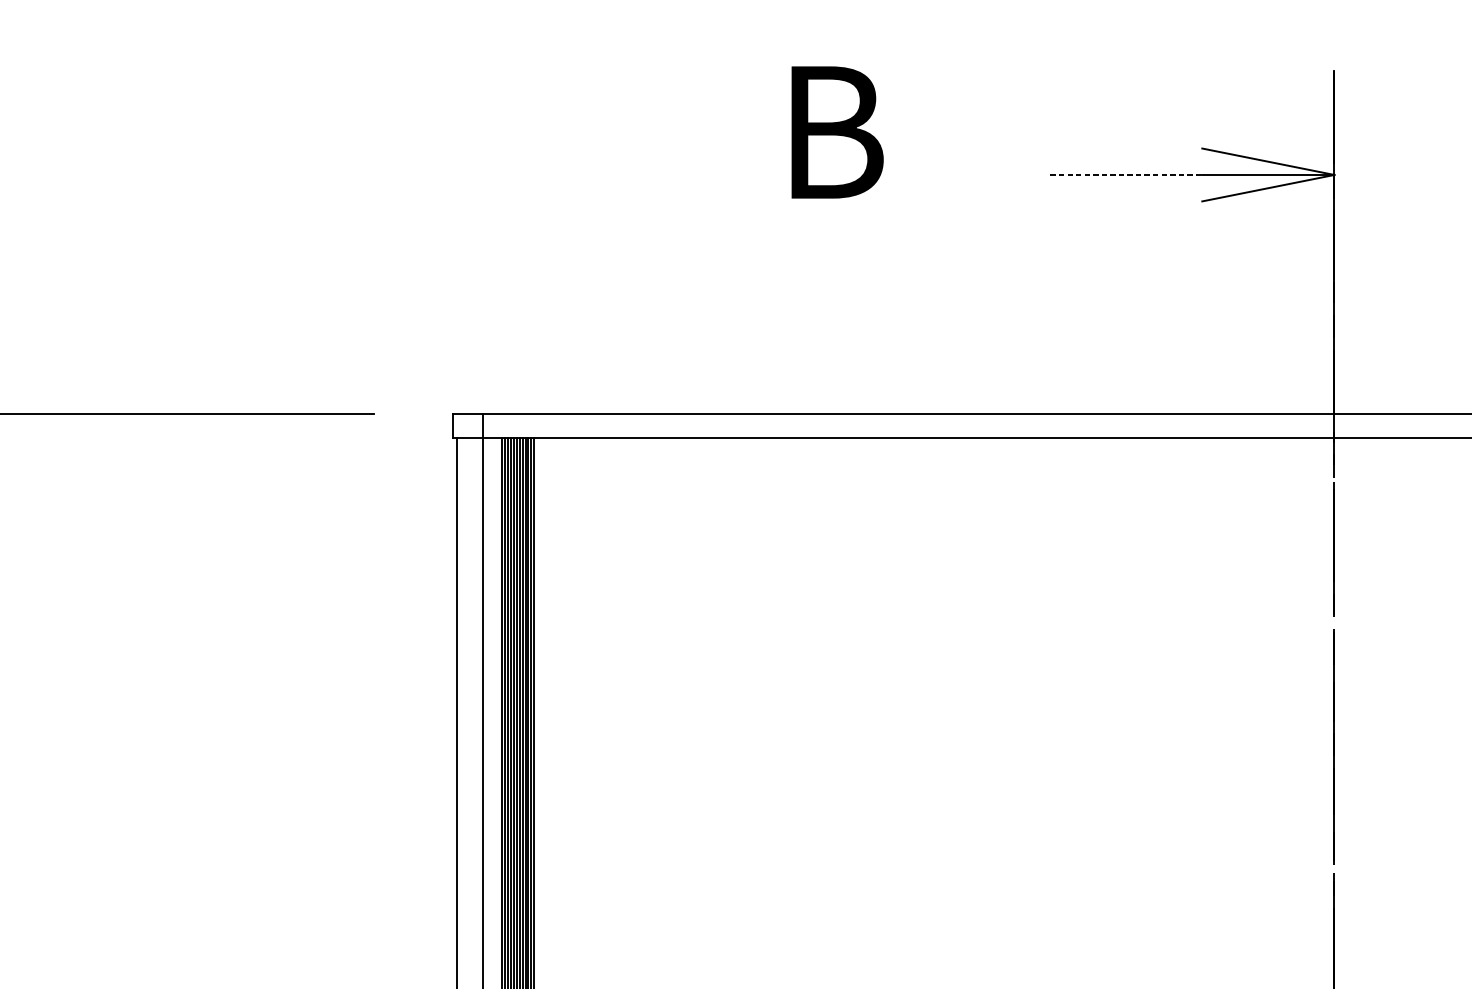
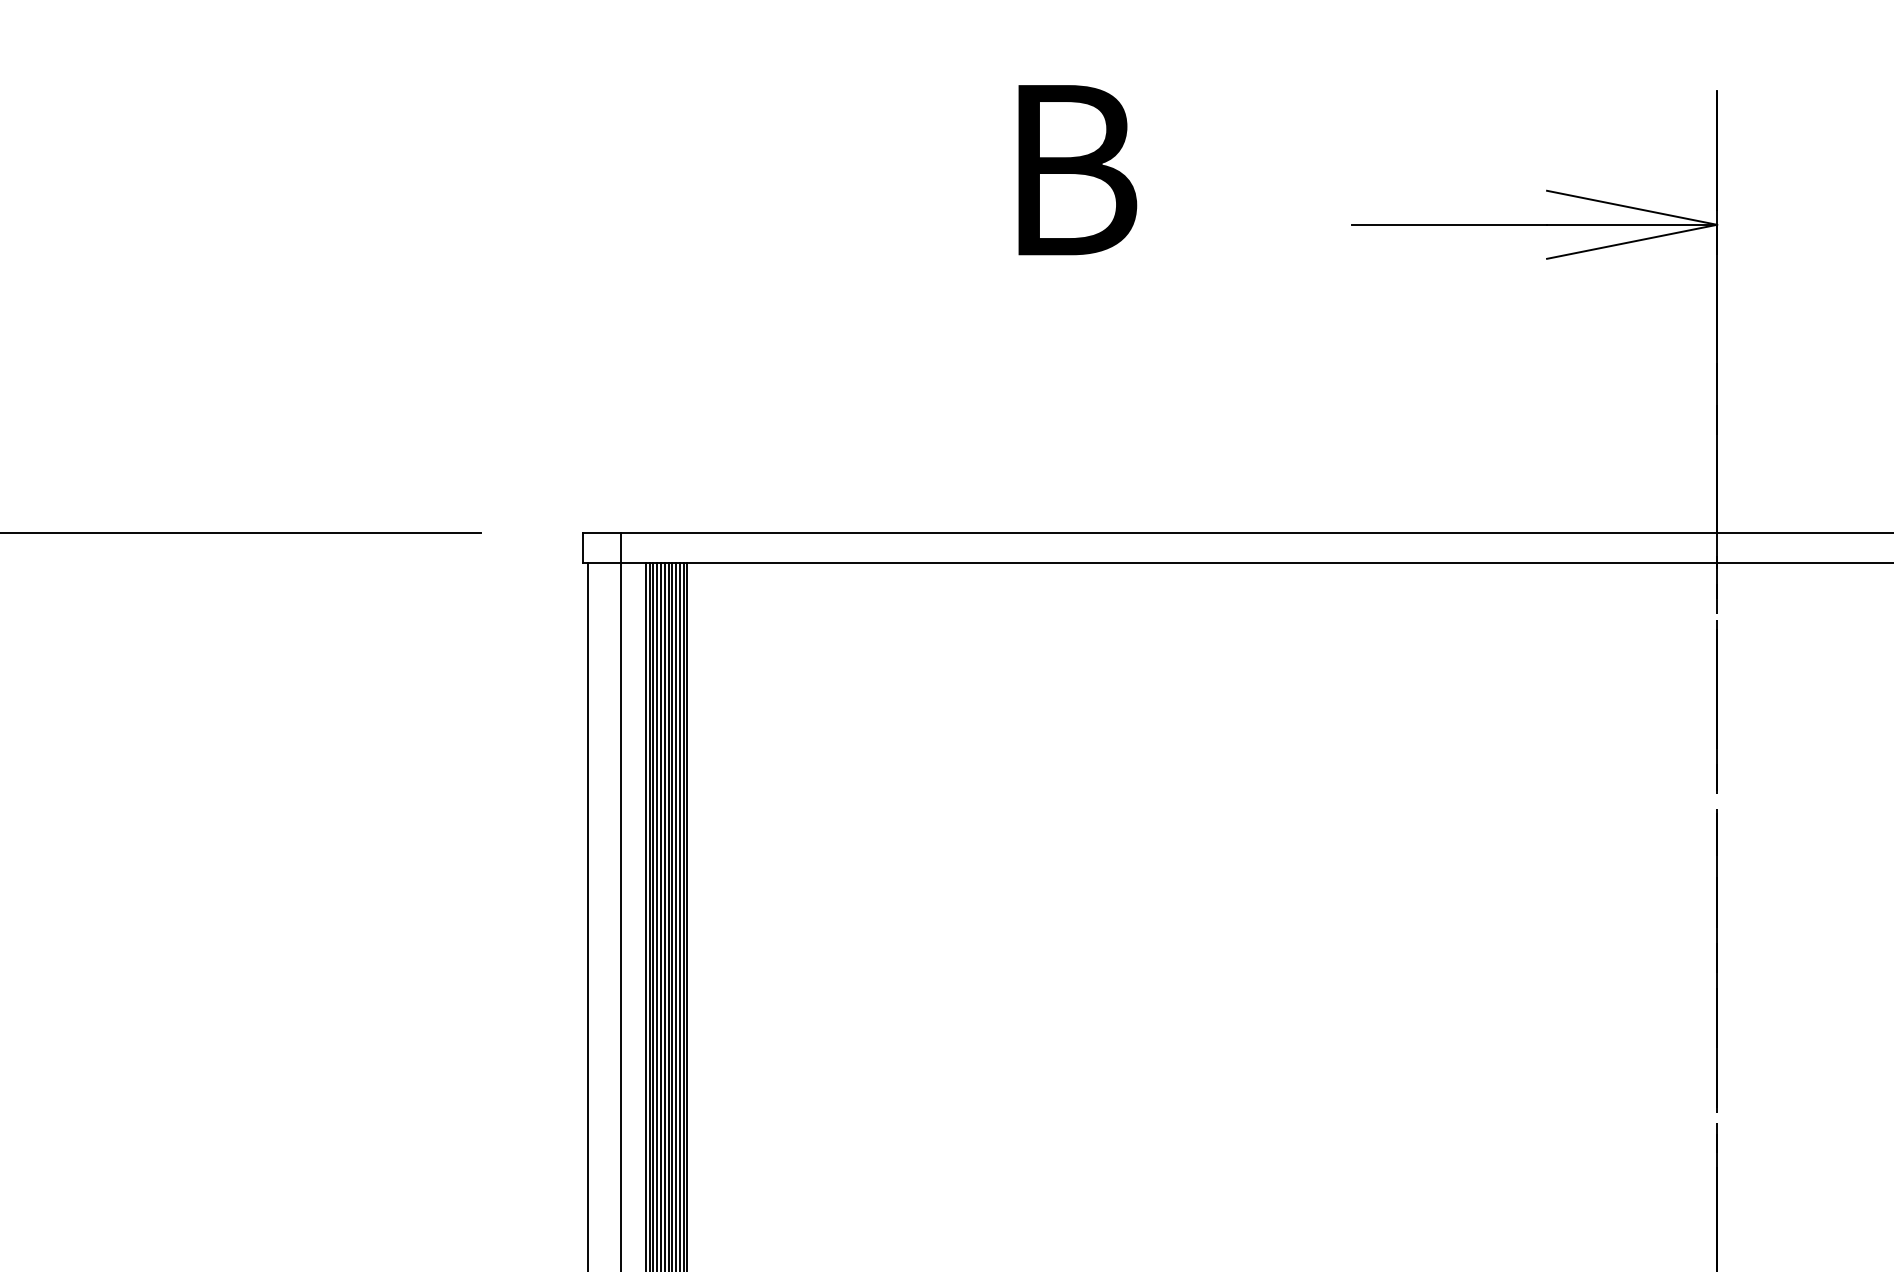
line: (1126, 174) -> (1449, 224), dashed -> solid

